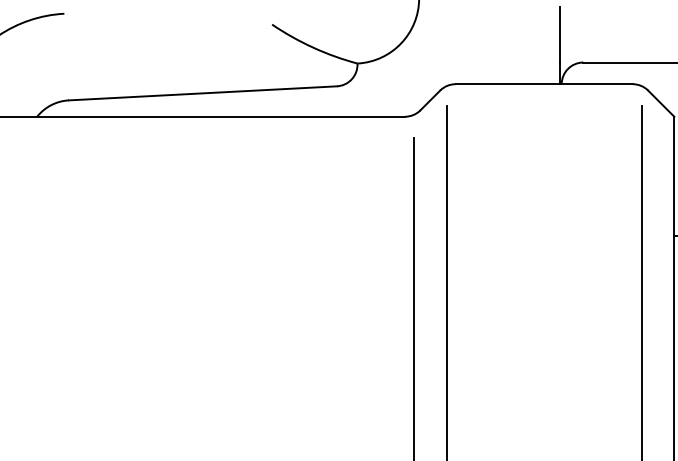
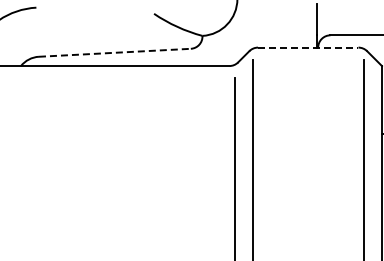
line: (544, 84) -> (308, 47), solid -> dashed
line: (203, 92) -> (115, 52), solid -> dashed

